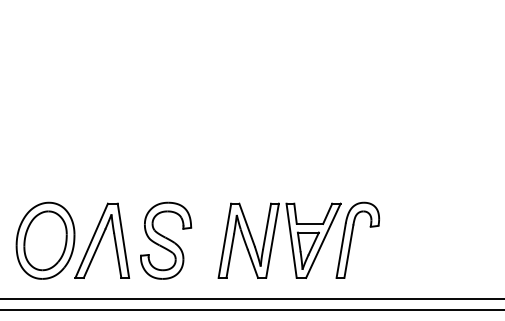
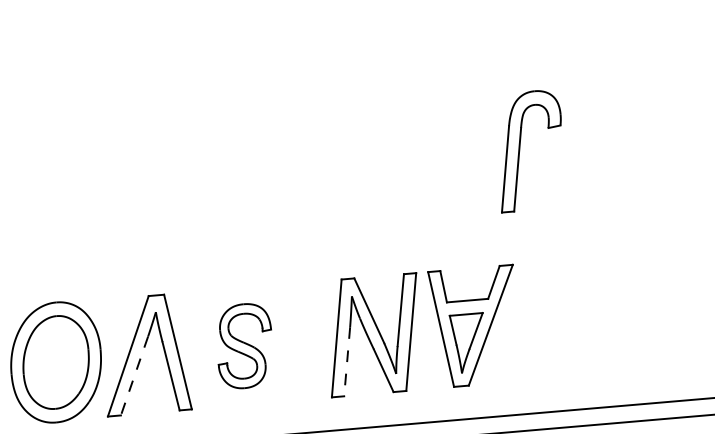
part: (357, 239) -> (529, 149), moved
part: (166, 240) -> (245, 345), size x0.7
line: (94, 253) -> (134, 375), solid -> dashed
line: (230, 256) -> (347, 362), solid -> dashed

